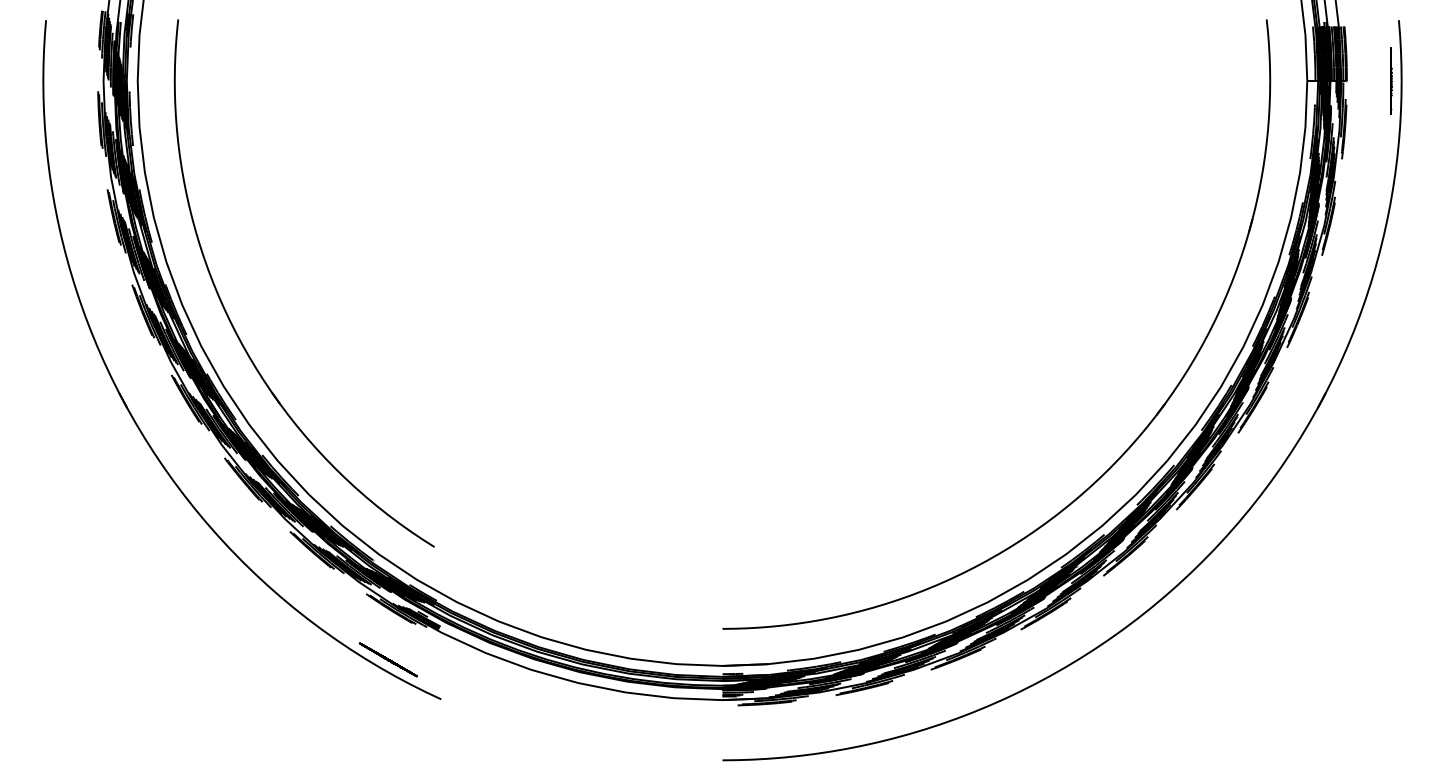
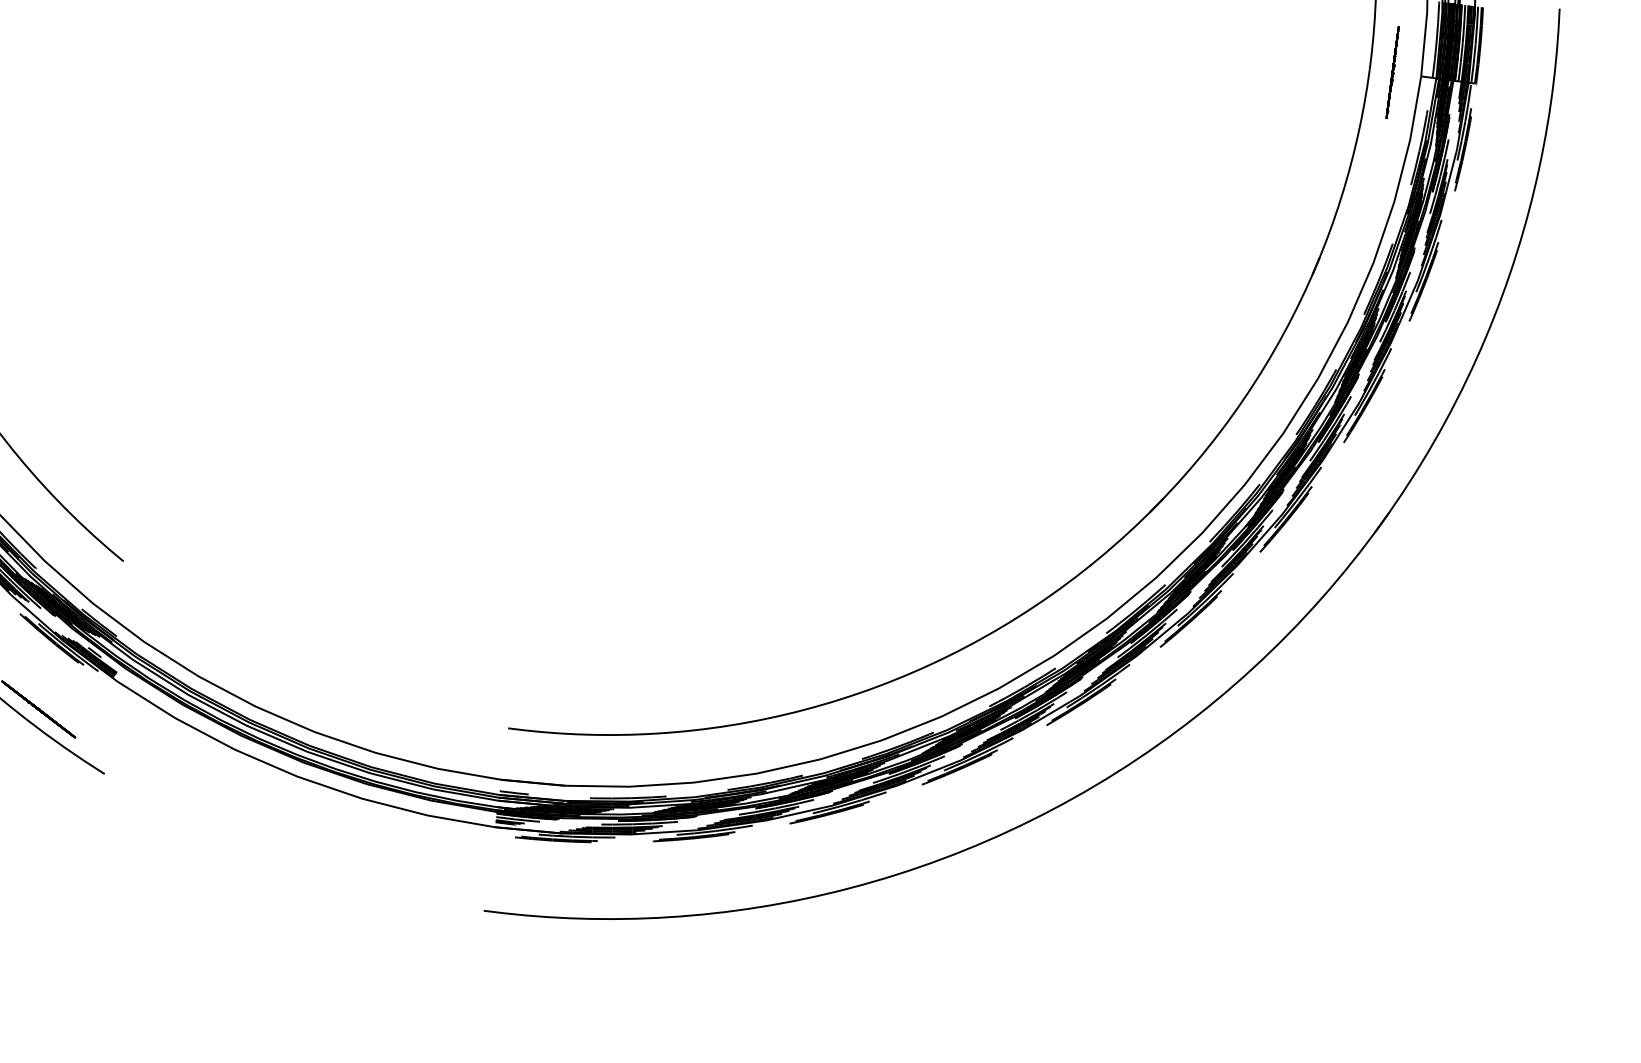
line: (1391, 80) -> (1393, 71), moved

